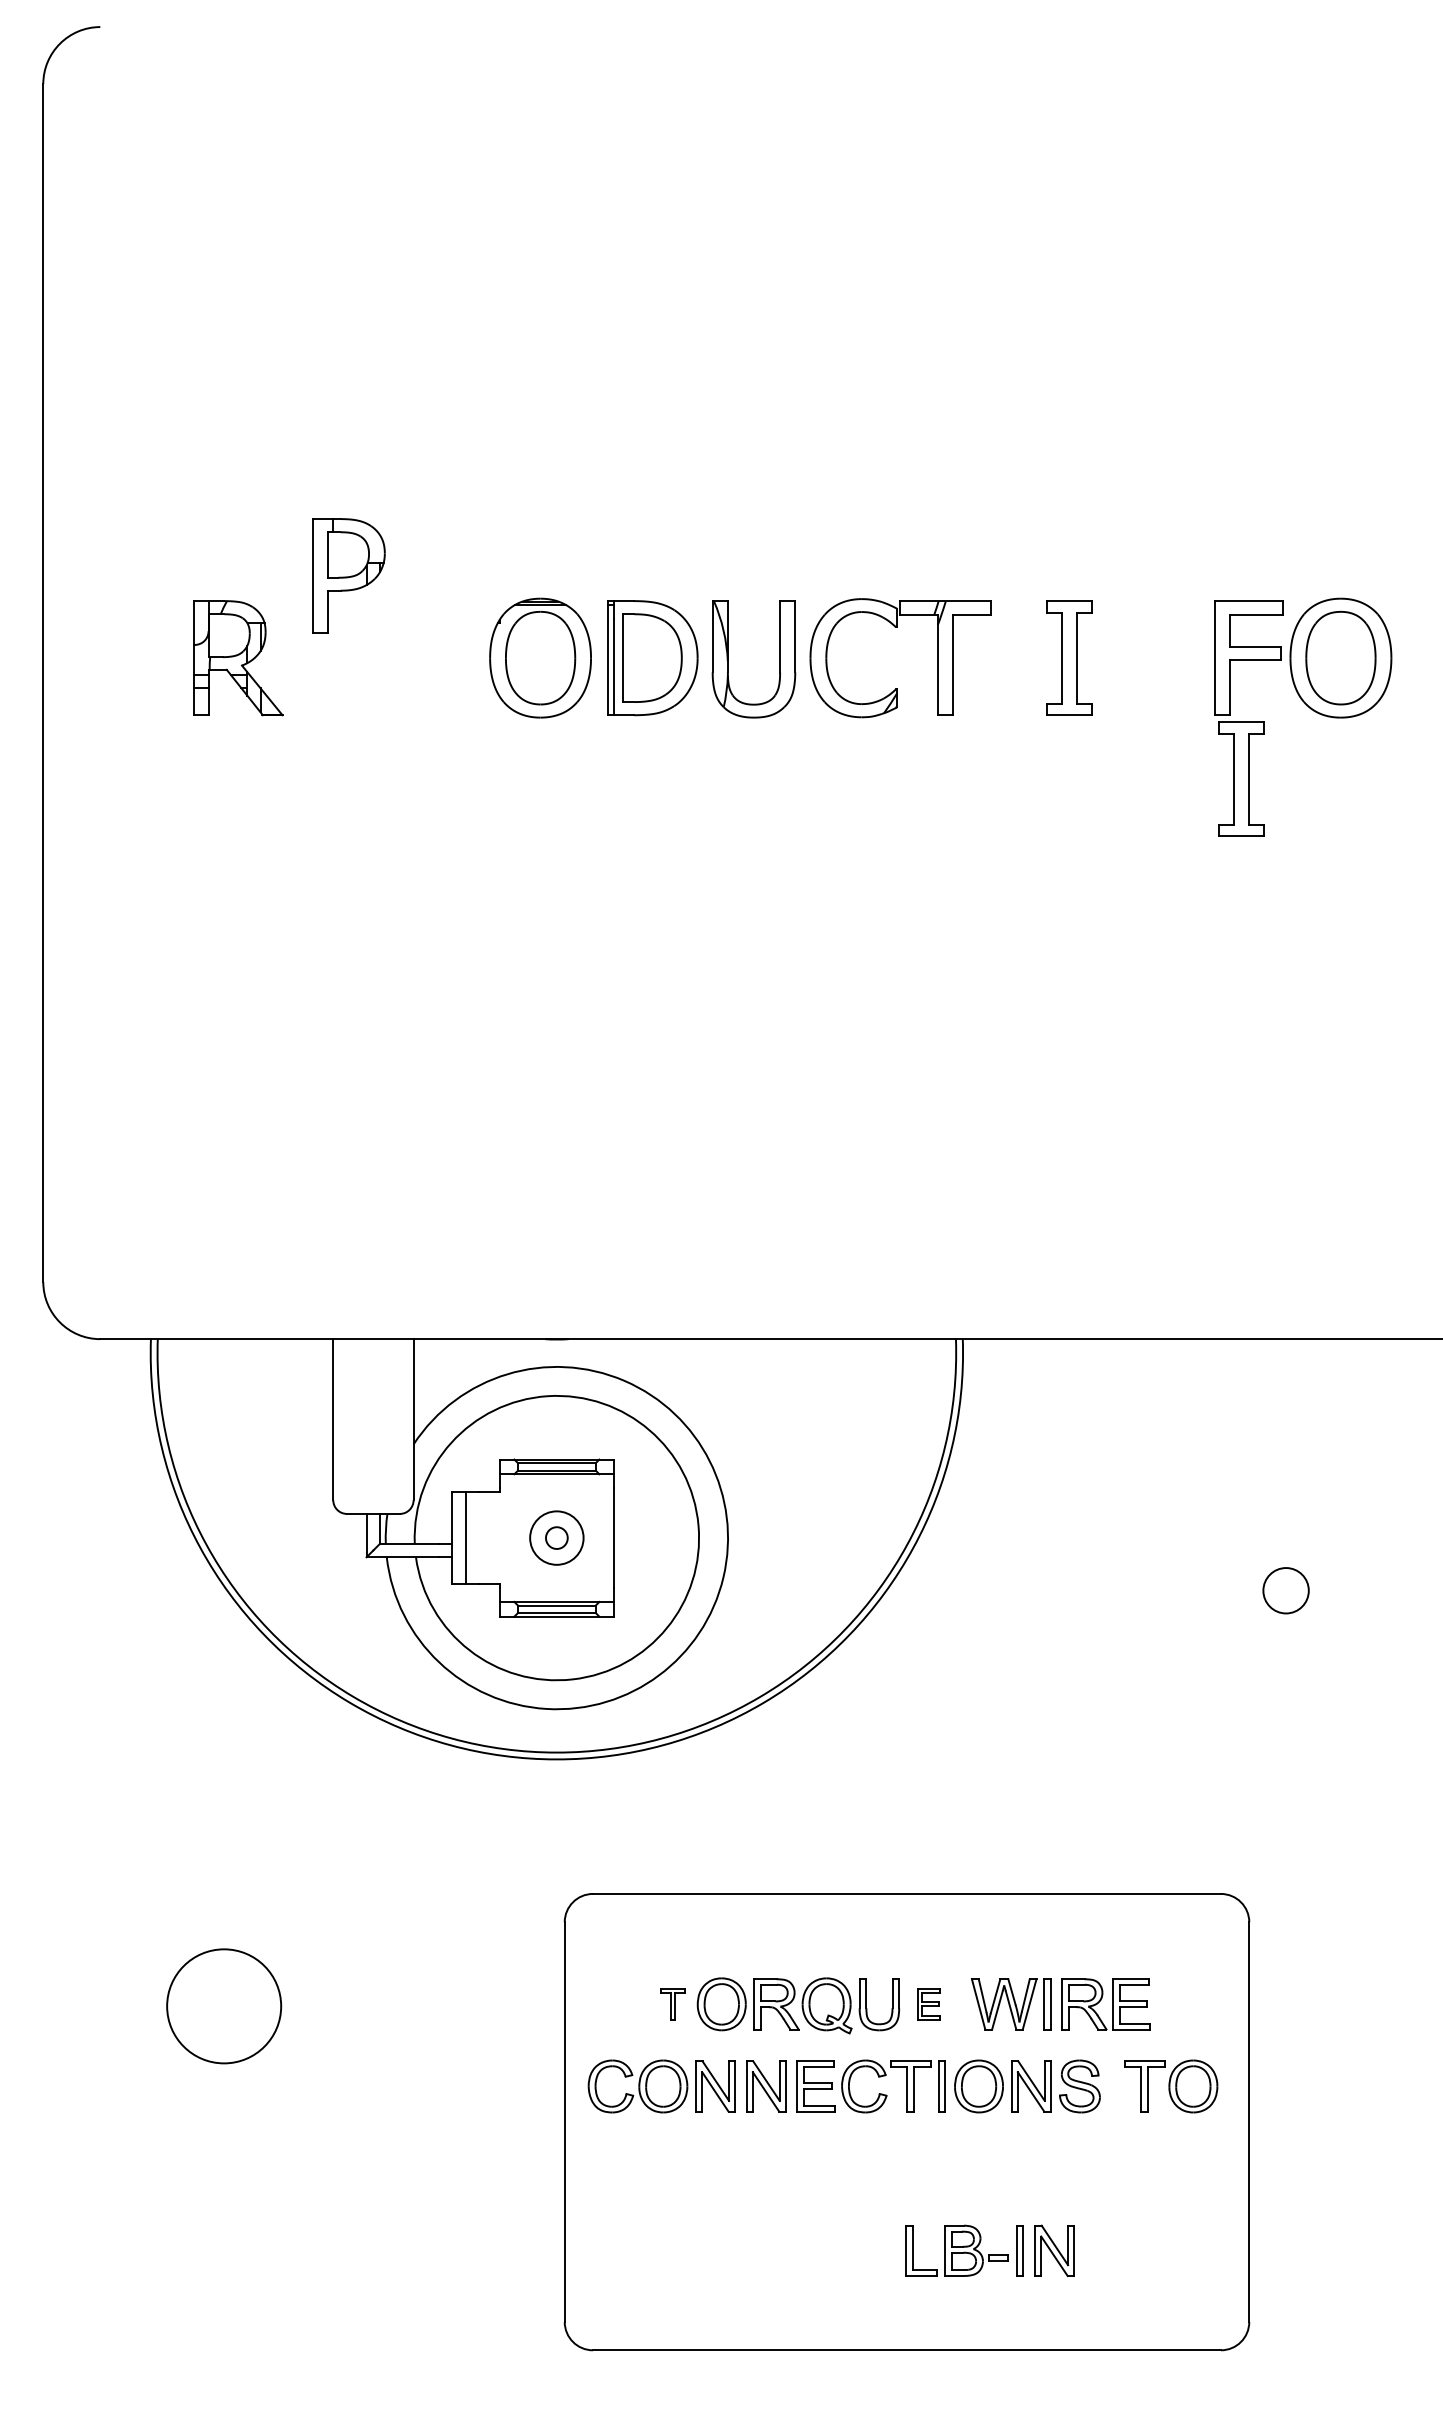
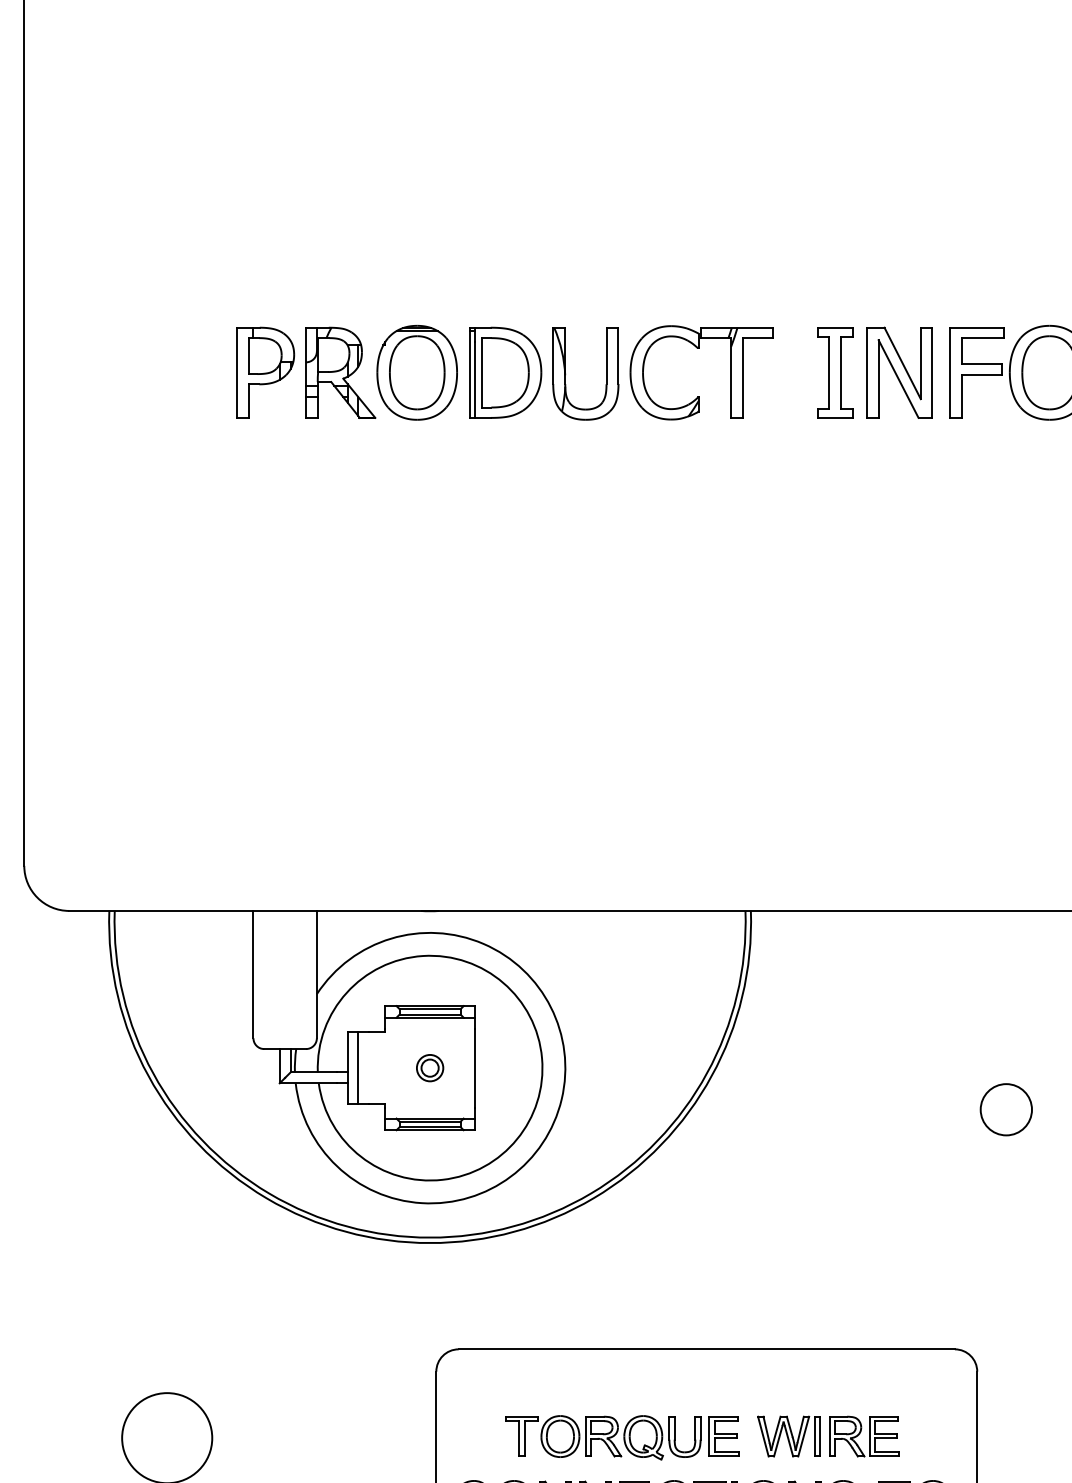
part: (348, 575) -> (265, 372), moved
part: (238, 658) -> (340, 373), moved
part: (1150, 658) -> (899, 373), added
part: (1241, 778) -> (971, 467), removed
circle: (556, 1537) -> (429, 1067), size x0.62
circle: (1285, 1590) -> (1005, 1109), size x1.43
part: (672, 2004) -> (521, 1436), size x1.67
part: (928, 2004) -> (723, 1436), size x1.67

